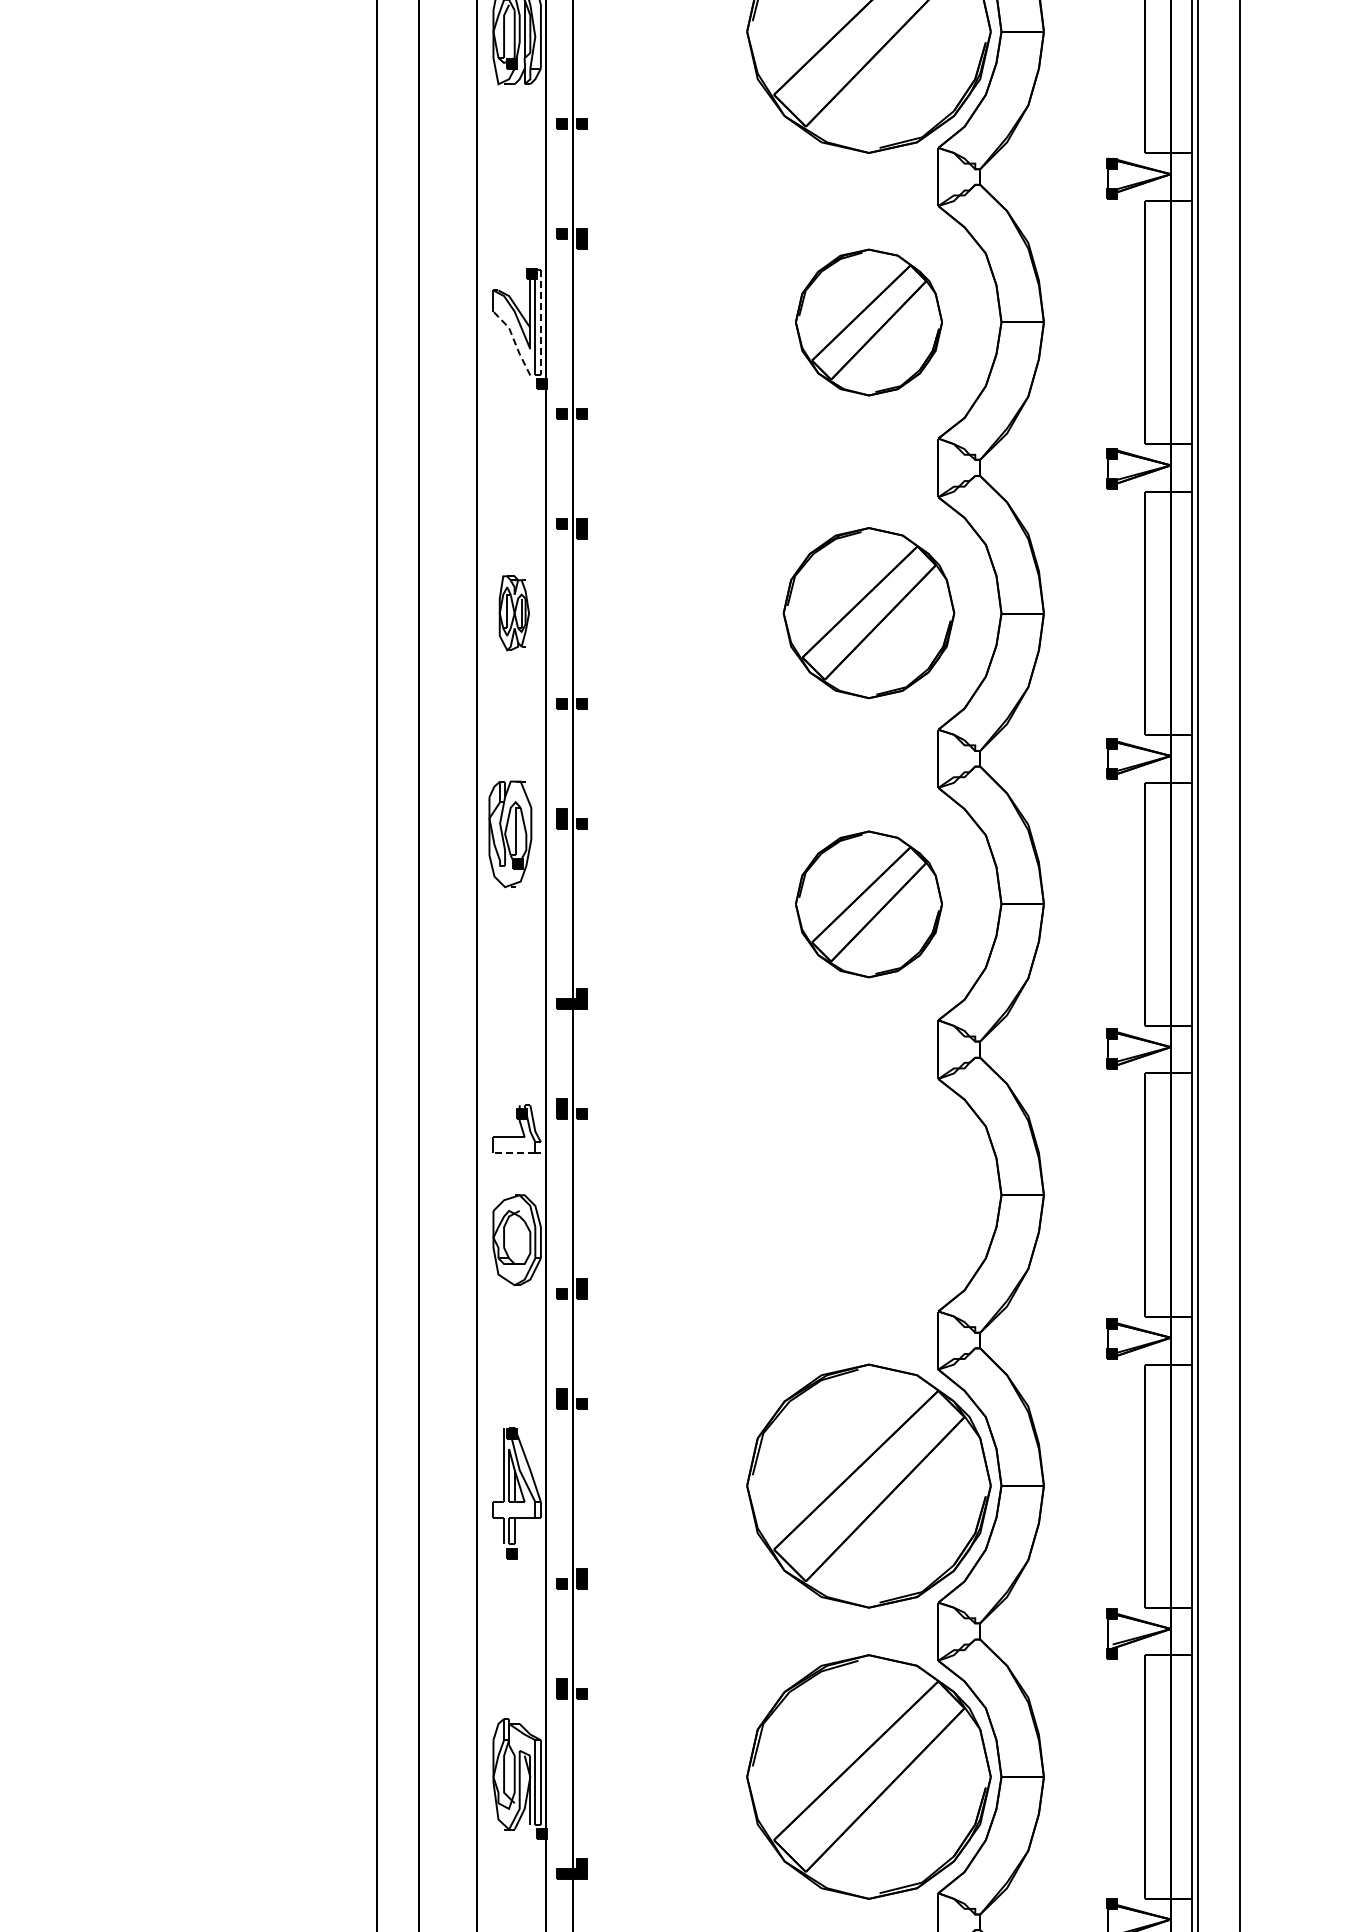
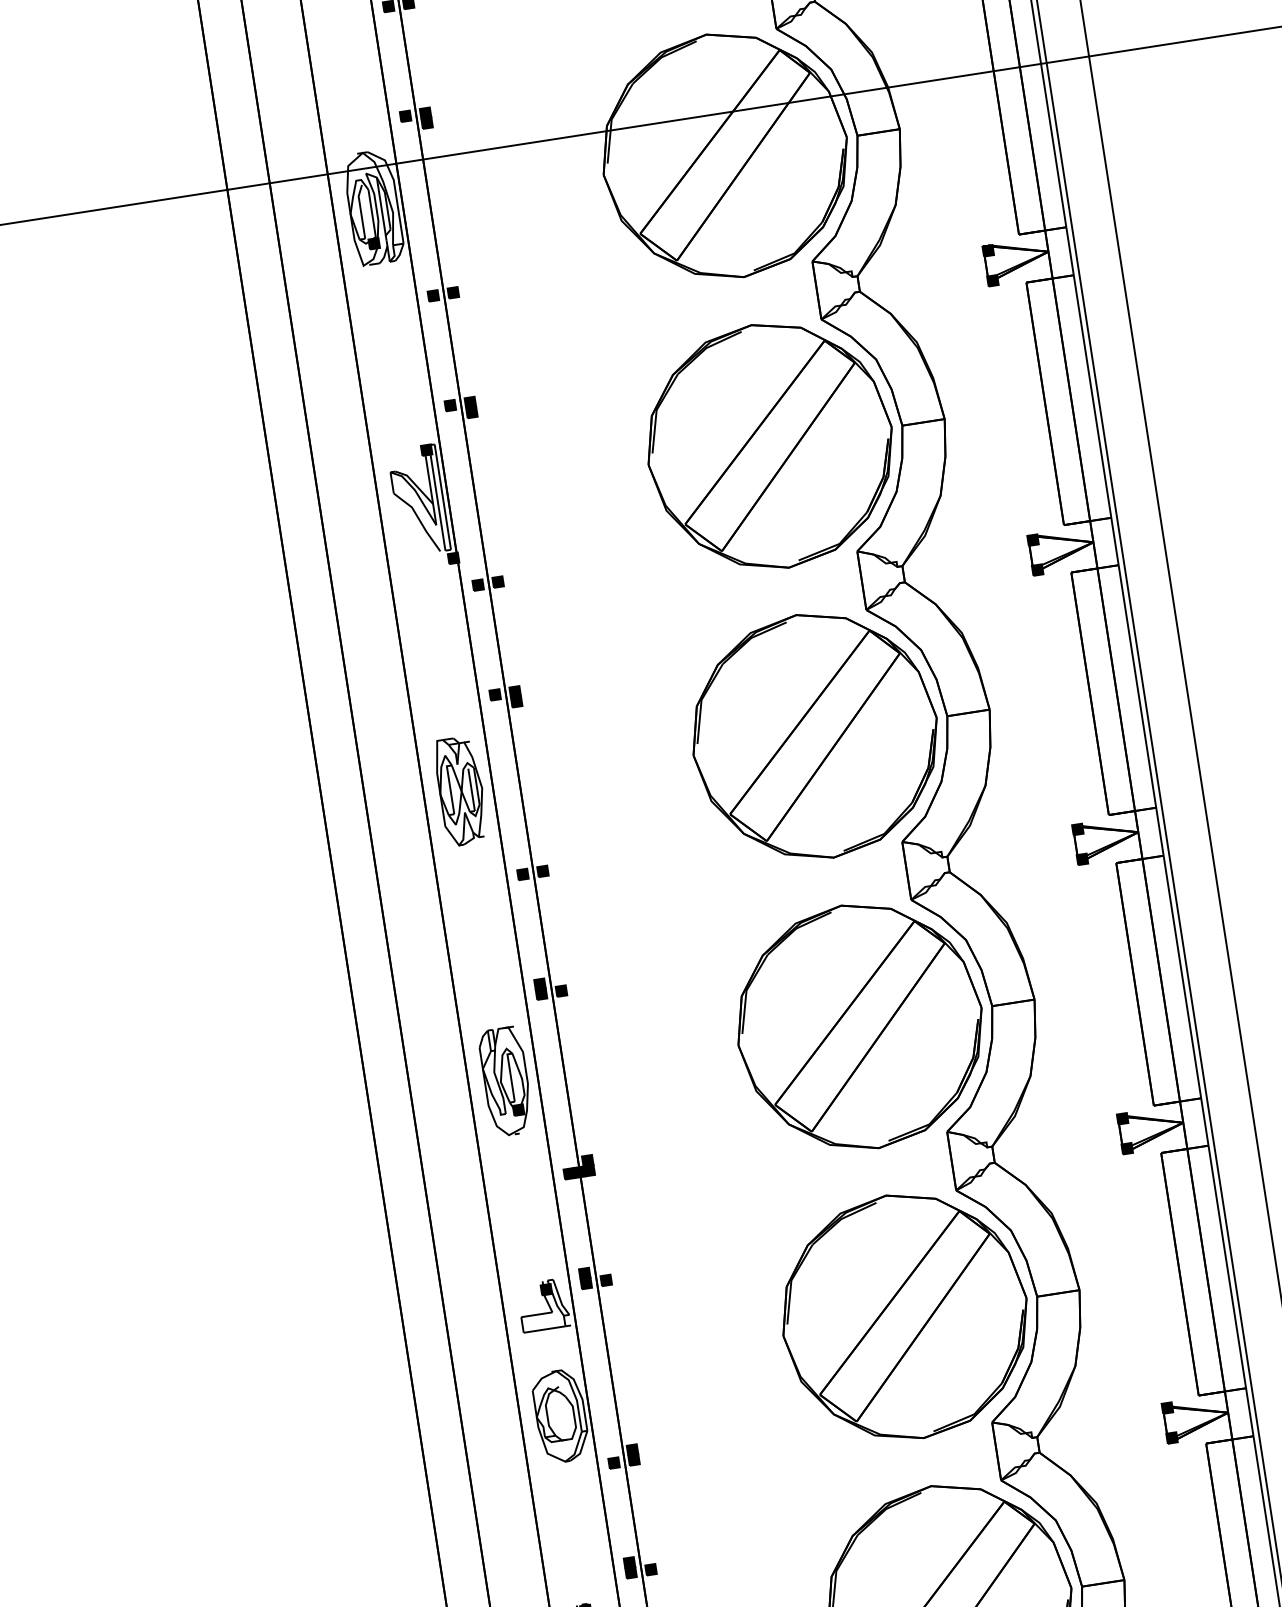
part: (868, 322) -> (769, 446), size x1.67
line: (540, 323) -> (442, 498), dashed -> solid
line: (514, 341) -> (419, 520), dashed -> solid
part: (868, 612) -> (814, 735), size x1.43
part: (514, 613) -> (461, 791), size x1.43
part: (510, 833) -> (506, 1080), moved
part: (868, 904) -> (859, 1027), size x1.67
line: (513, 1152) -> (543, 1329), dashed -> solid
part: (868, 1194) -> (904, 1316), added

